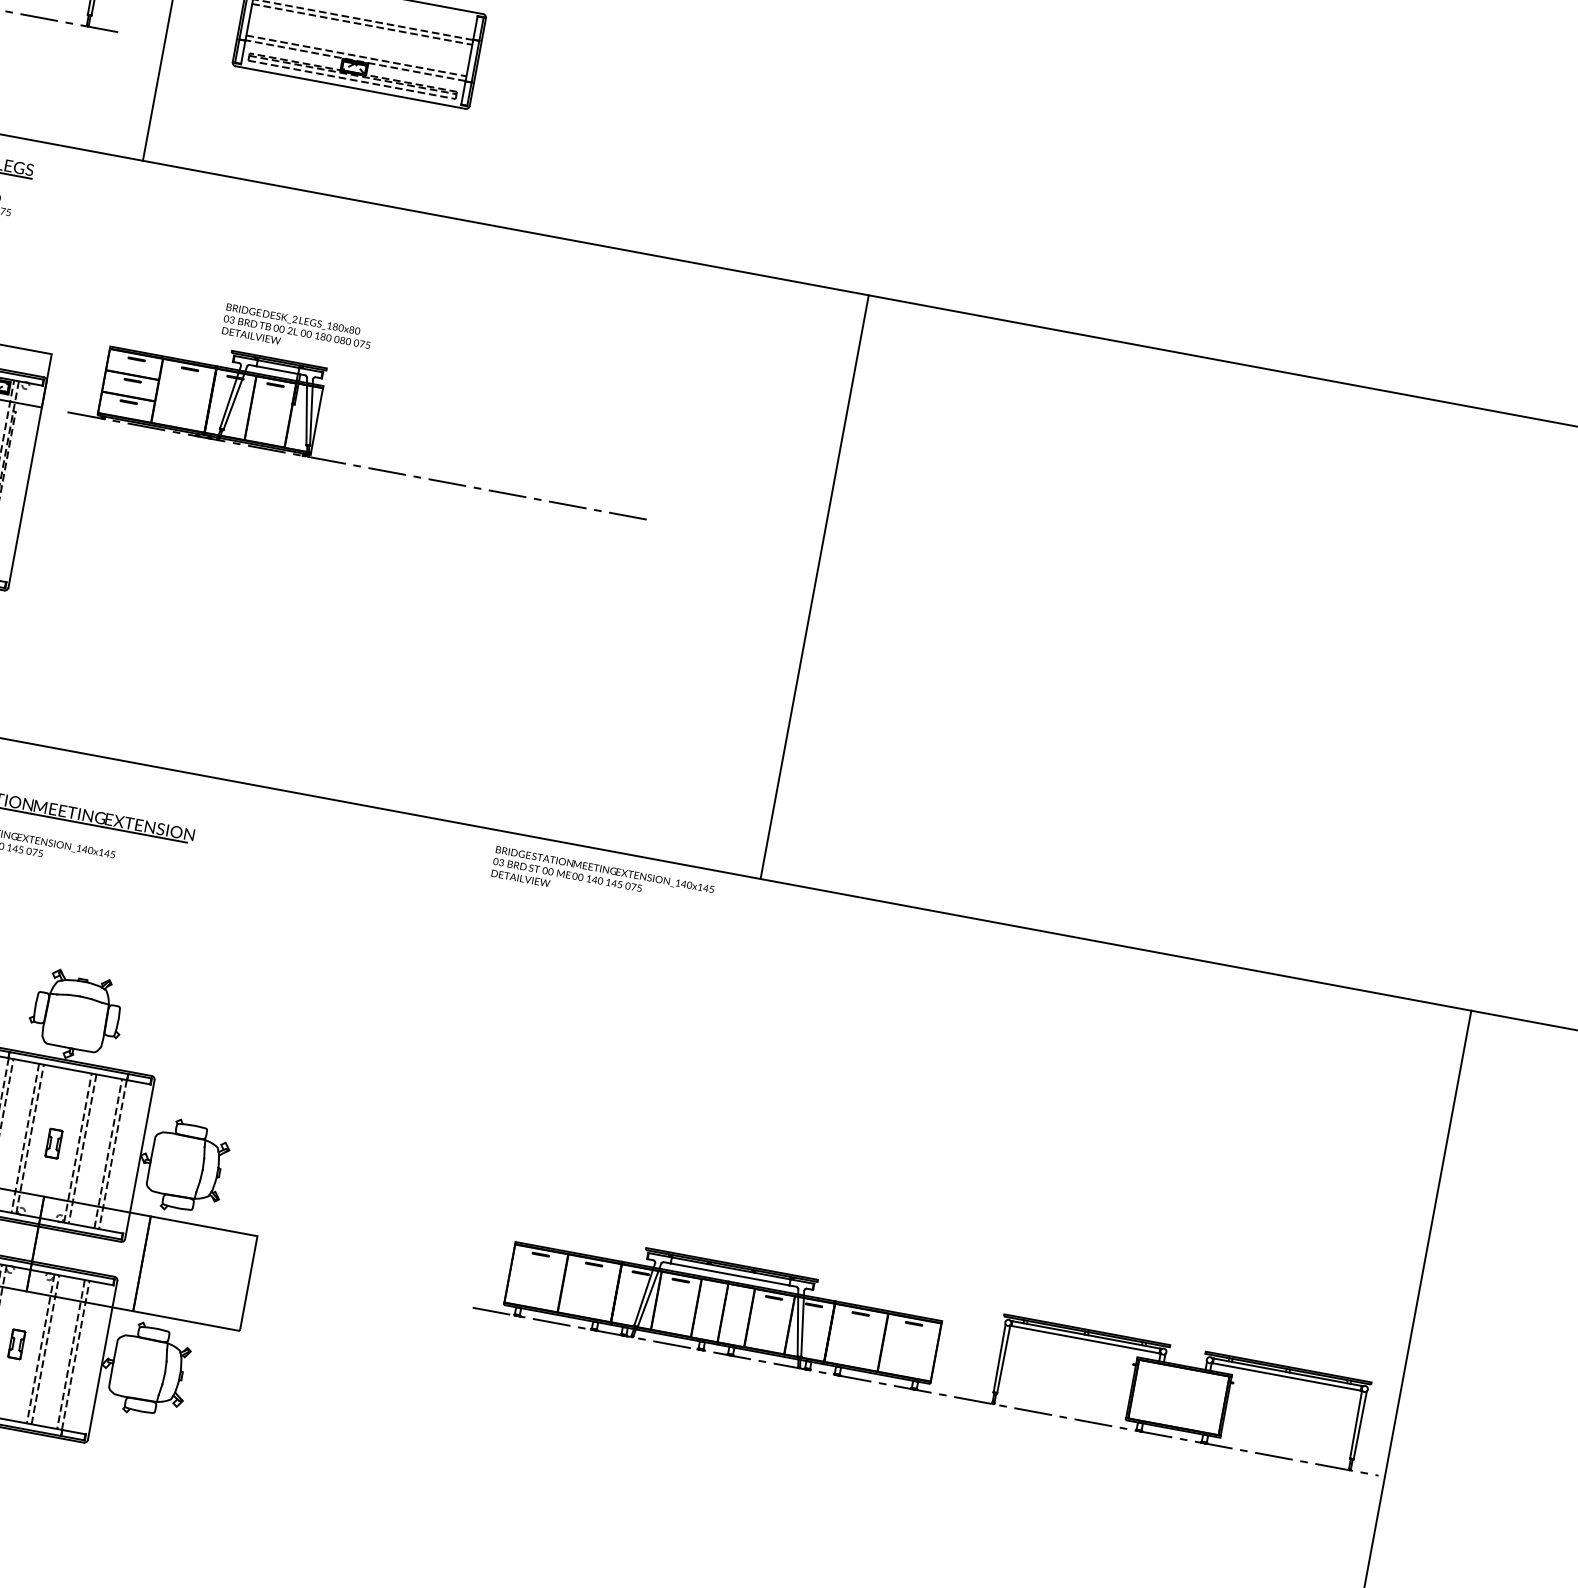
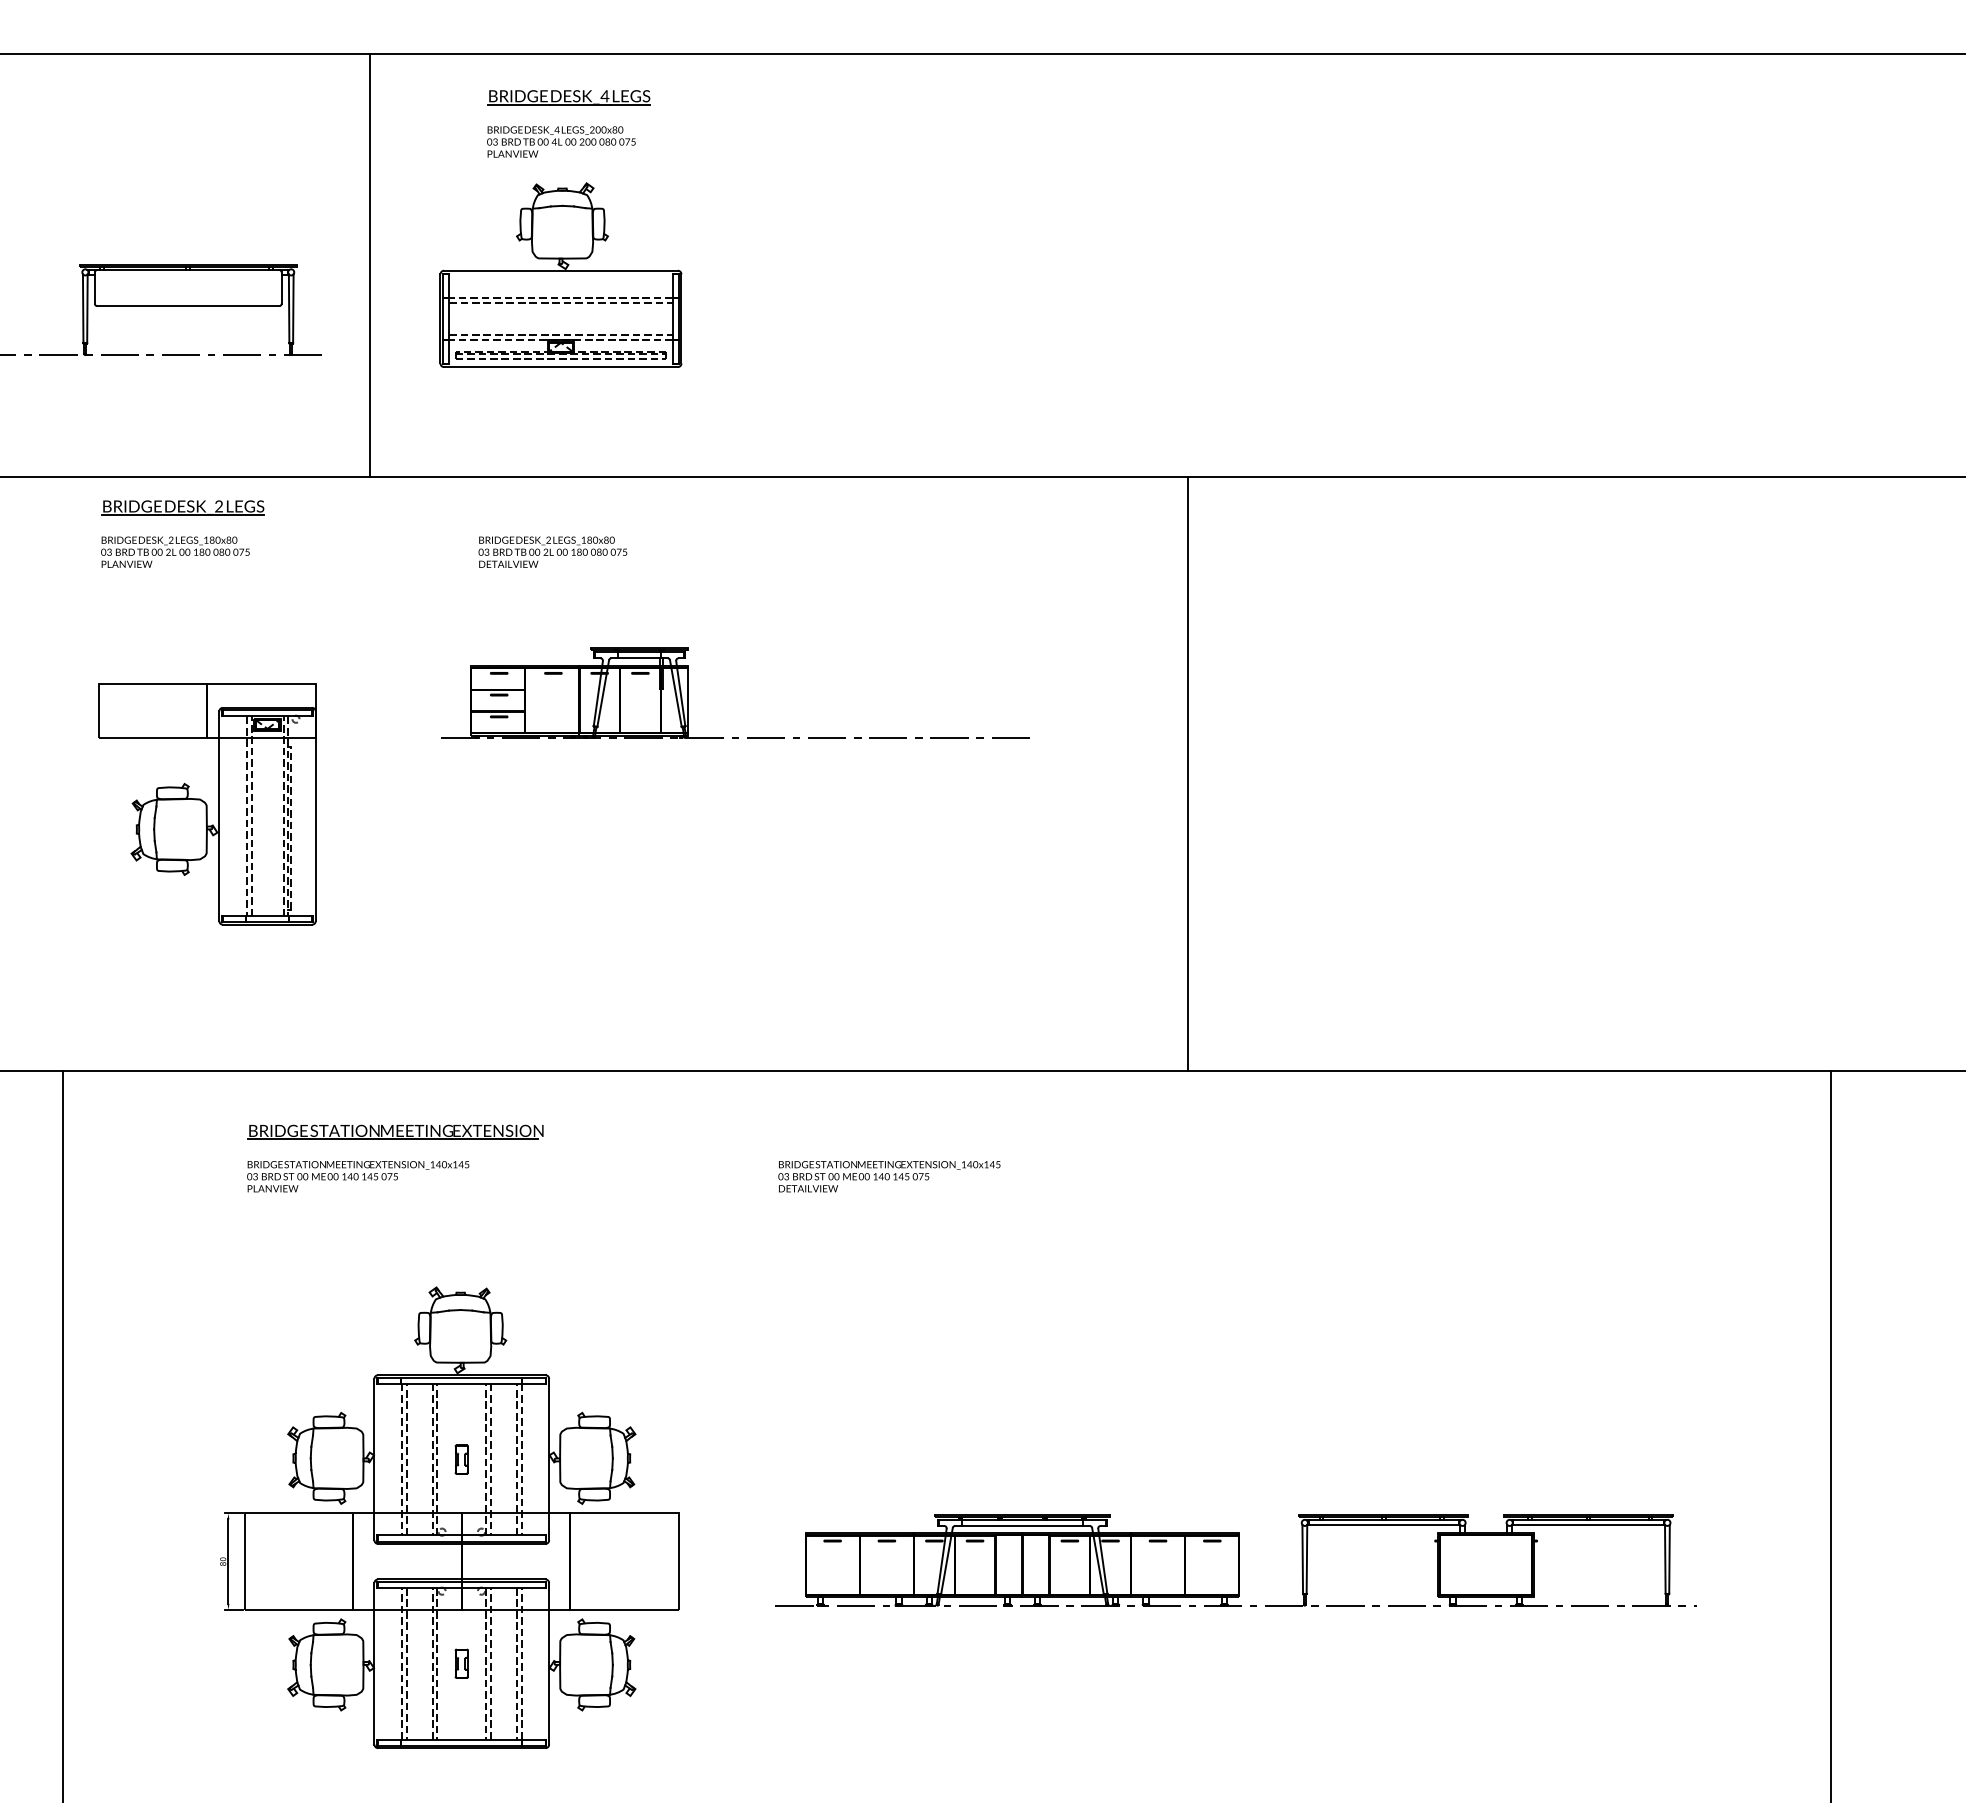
text: (296, 331) -> (552, 551), moved
part: (357, 465) -> (735, 737), moved
line: (814, 586) -> (1188, 773), moved
text: (602, 881) -> (889, 1176), moved
part: (933, 1347) -> (1235, 1560), moved

